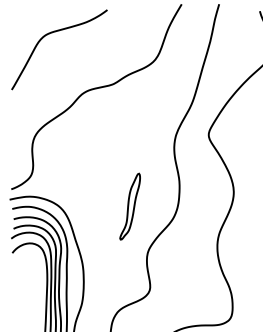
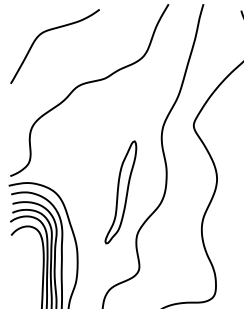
part: (129, 206) -> (120, 192), size x1.67

